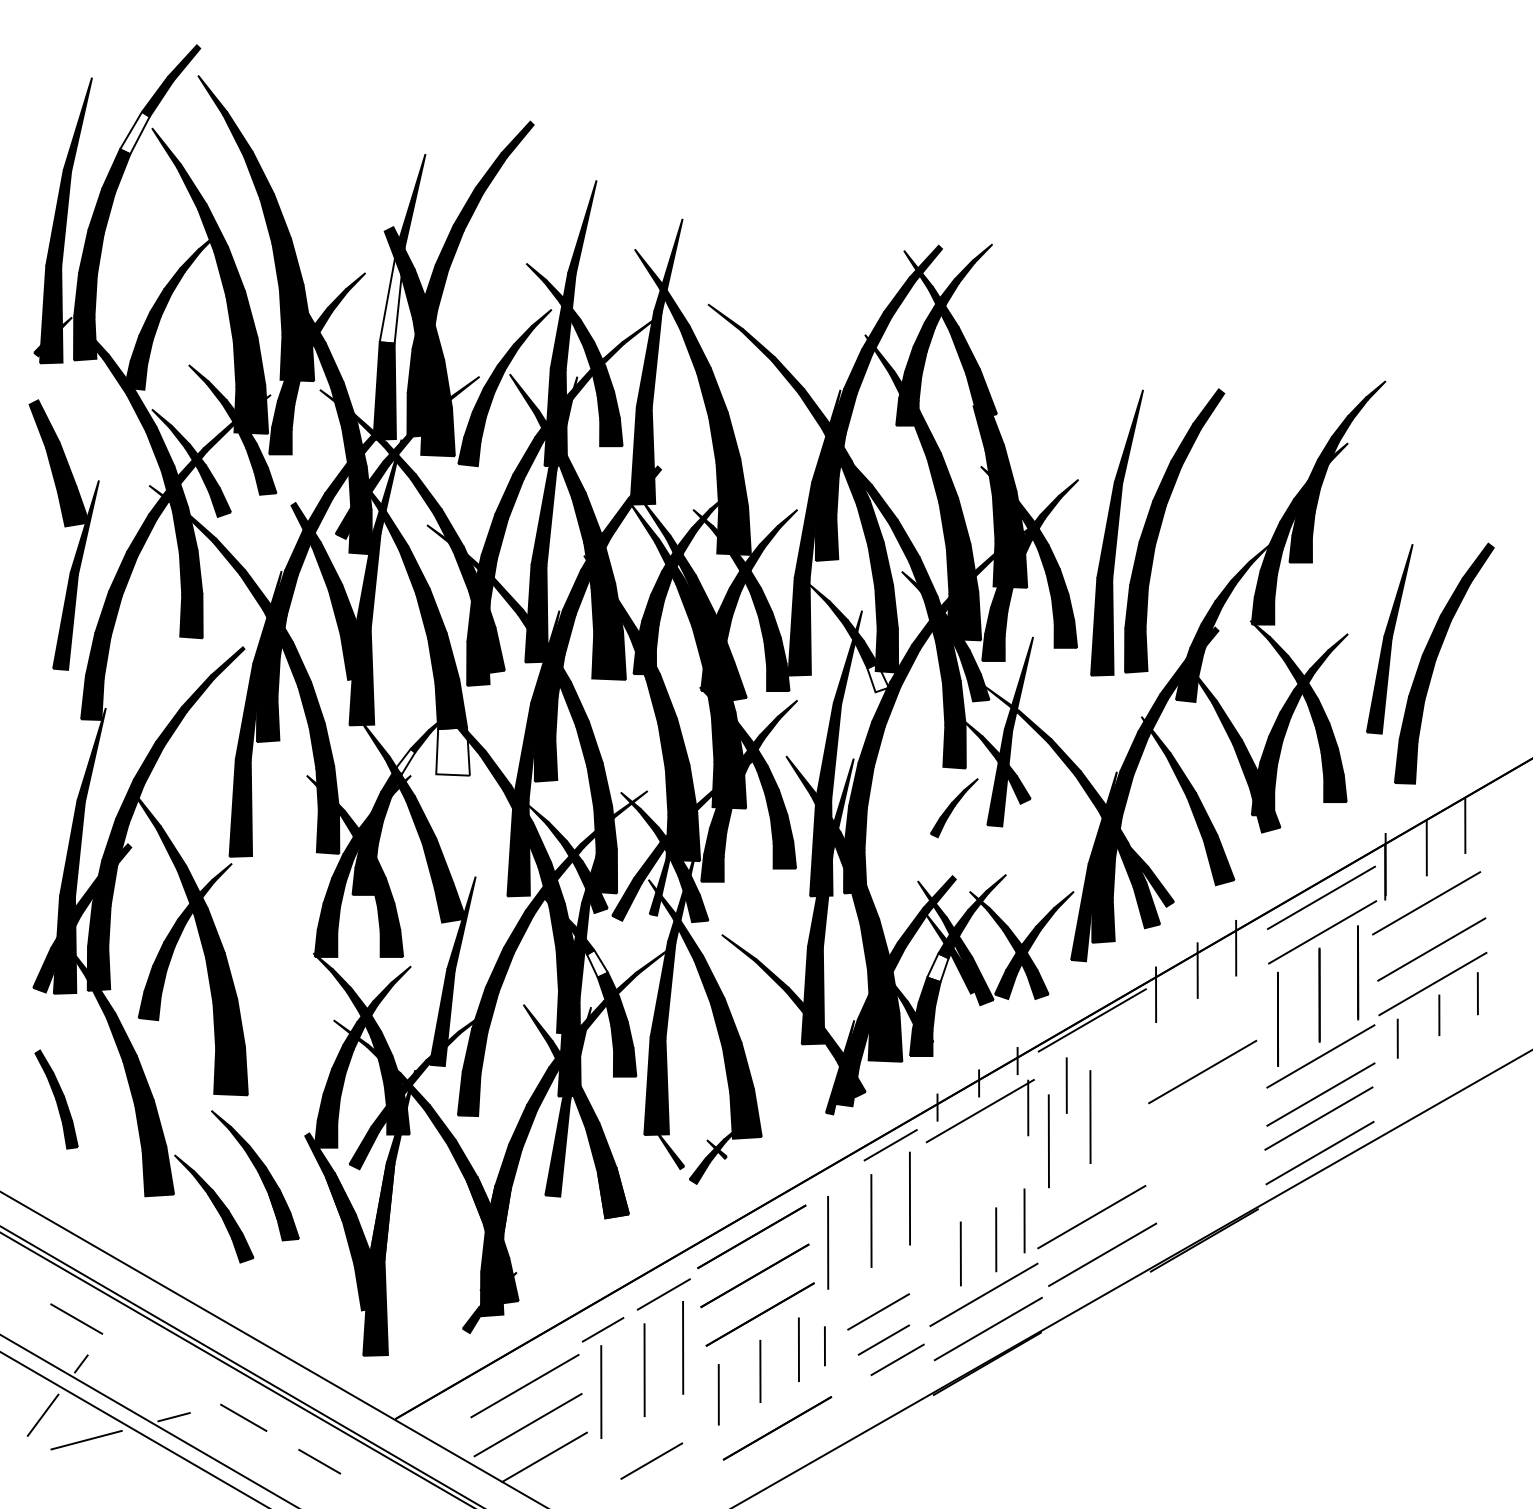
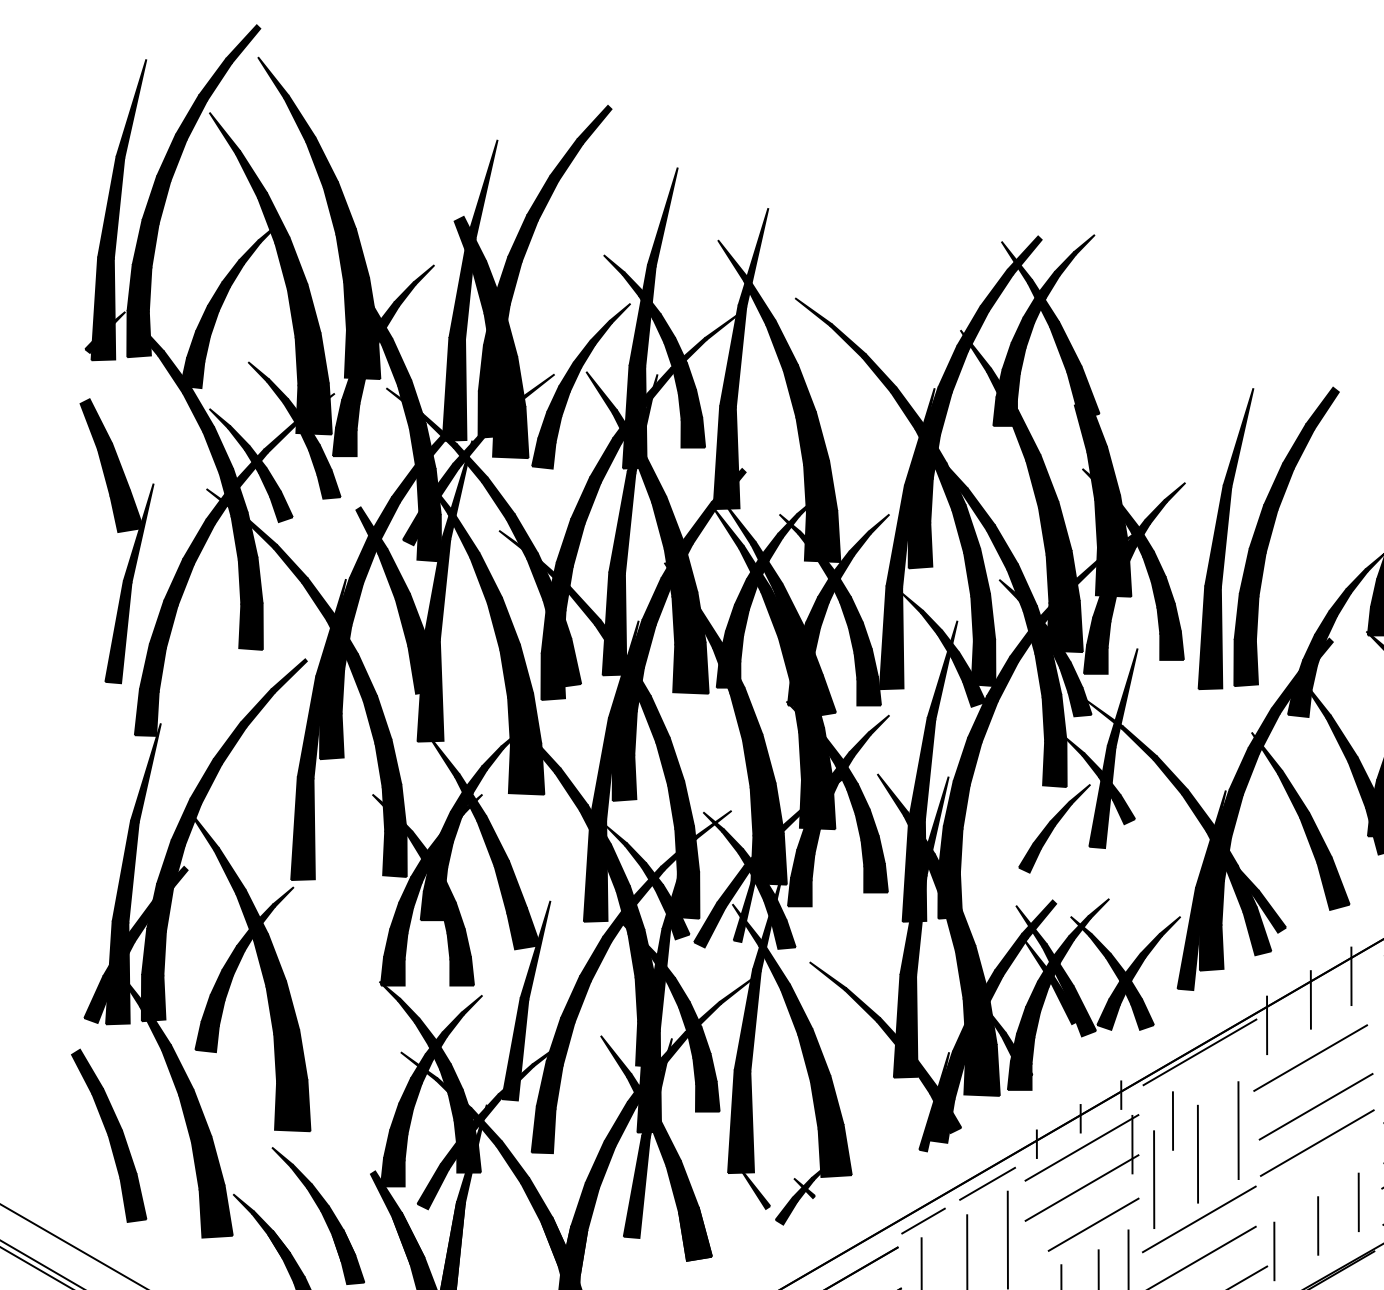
fill: (134, 132) -> (191, 117), added
fill: (391, 294) -> (461, 287), added
fill: (877, 677) -> (973, 691), added
fill: (452, 751) -> (525, 769), added
fill: (404, 761) -> (475, 779), added
part: (954, 807) -> (1054, 828), size x1.43
fill: (597, 963) -> (678, 992), added
fill: (937, 967) -> (1036, 996), added
line: (1196, 1025) -> (1309, 1057), added
line: (1128, 1094) -> (1238, 1130), added
part: (56, 1099) -> (108, 1135), size x1.67
line: (1203, 1106) -> (1317, 1143), added
line: (979, 1149) -> (1081, 1188), added
line: (1243, 1162) -> (1359, 1202), added
line: (1091, 1178) -> (1199, 1218), added
line: (829, 1180) -> (923, 1220), added
line: (991, 1183) -> (1093, 1224), added
line: (1204, 1184) -> (1318, 1225), added
line: (1162, 1209) -> (1273, 1251), added

